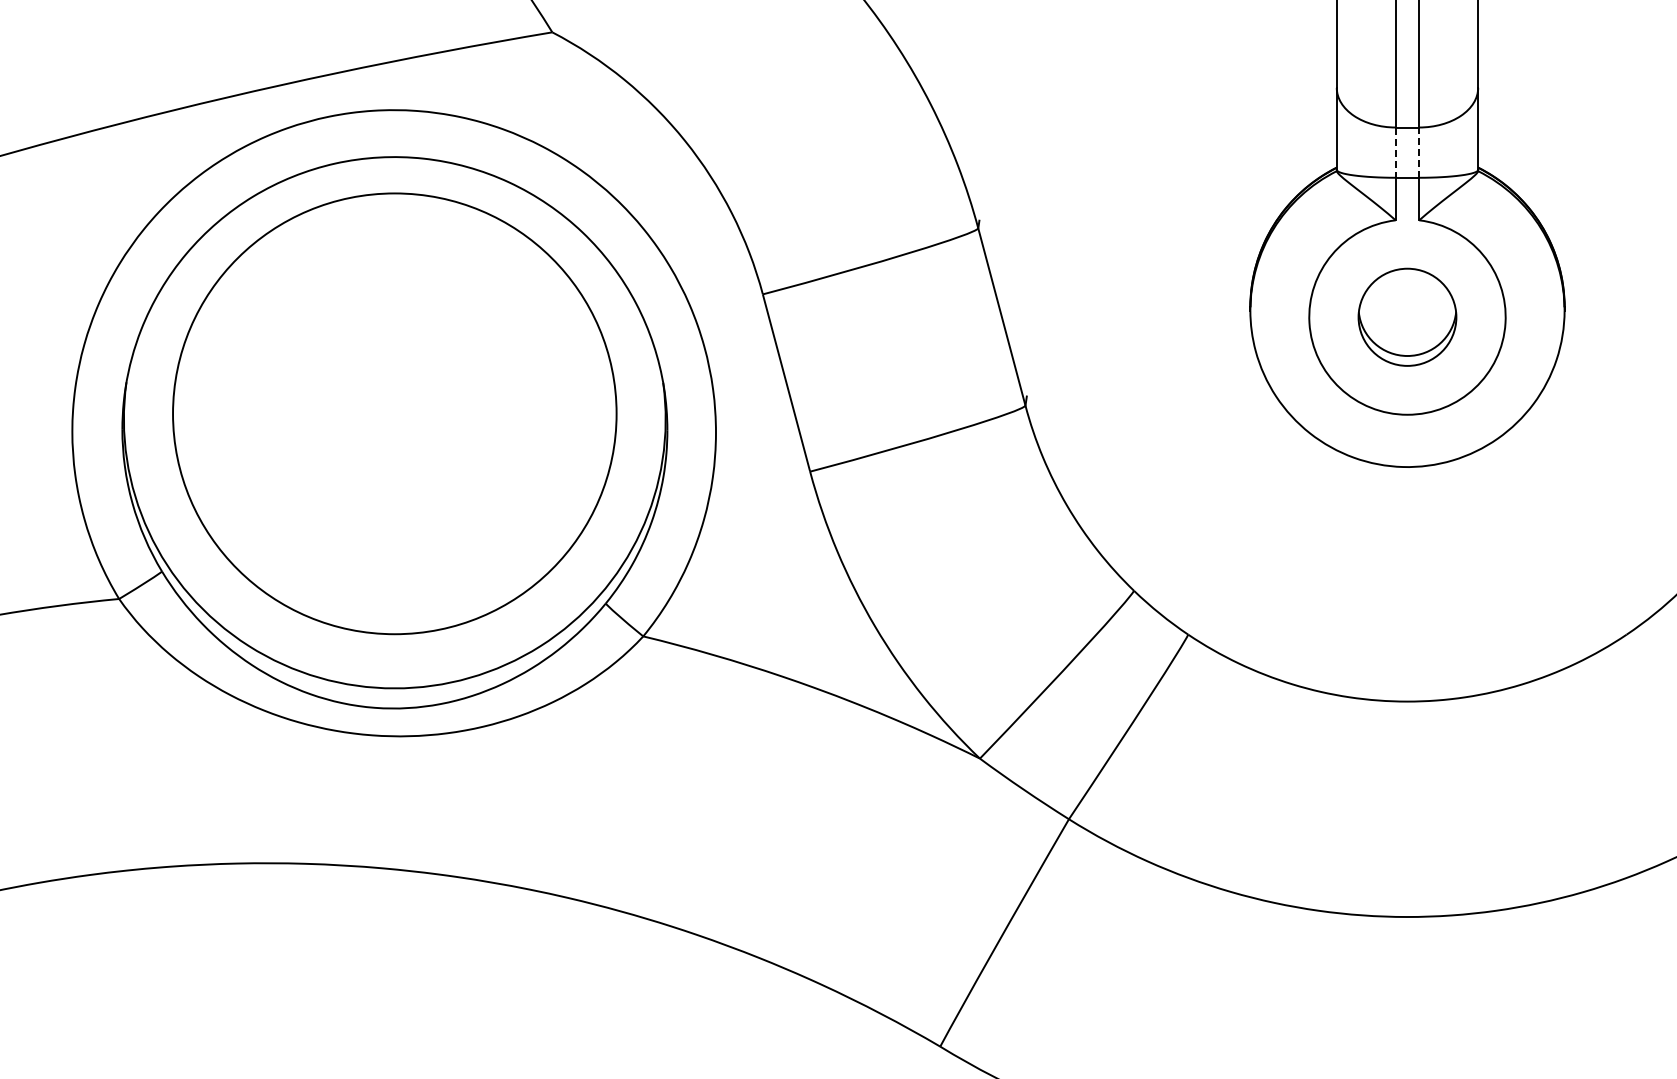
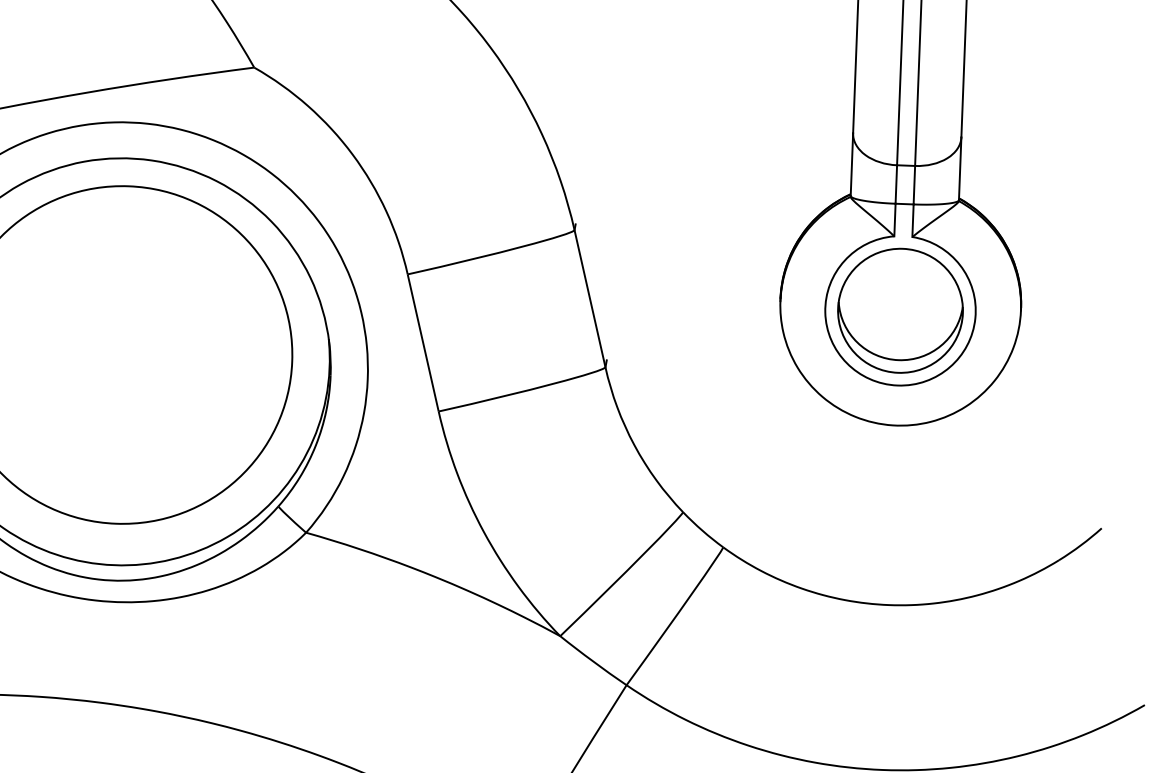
line: (1419, 152) -> (914, 185), dashed -> solid
line: (1395, 153) -> (896, 185), dashed -> solid
part: (1407, 317) -> (900, 311), size x1.67

